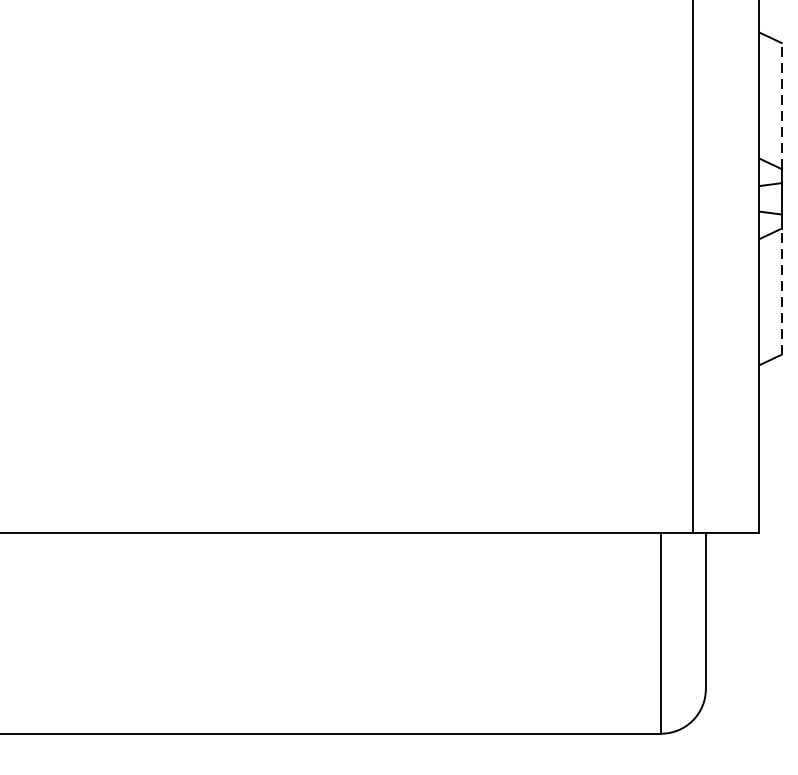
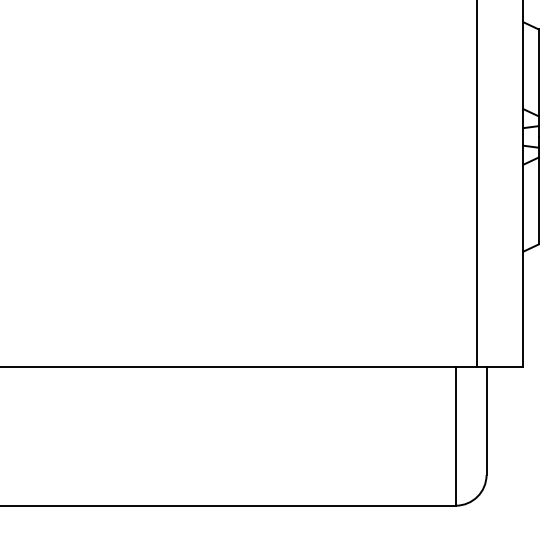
line: (781, 105) -> (538, 72), dashed -> solid
line: (781, 291) -> (538, 200), dashed -> solid

